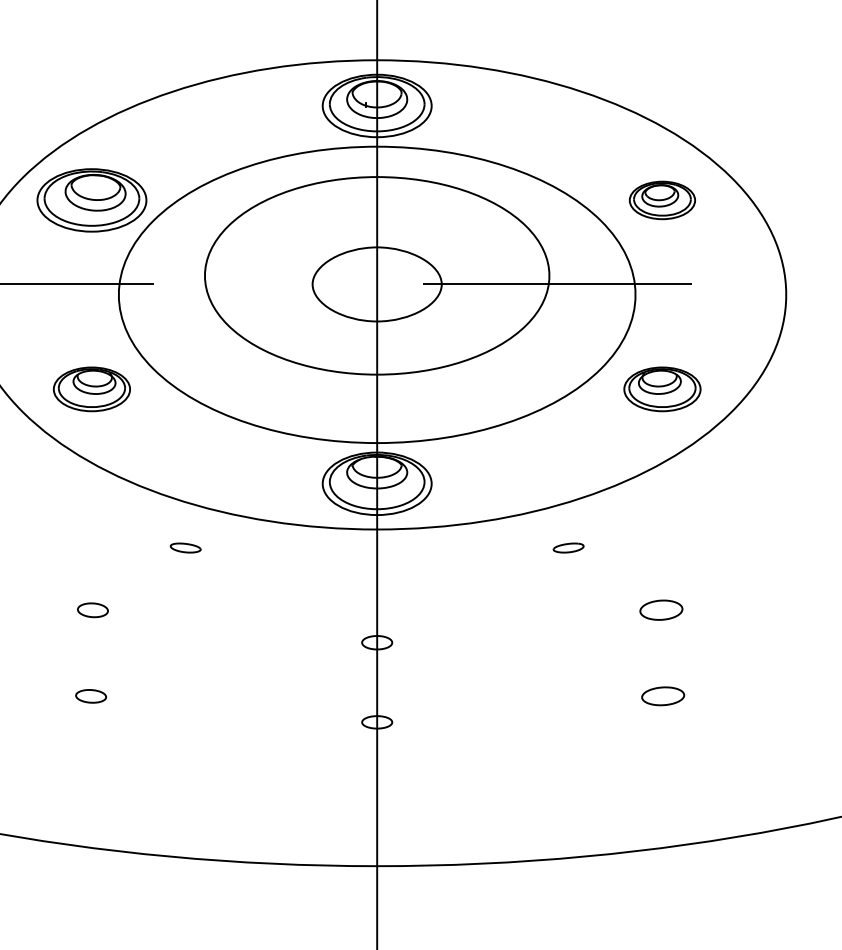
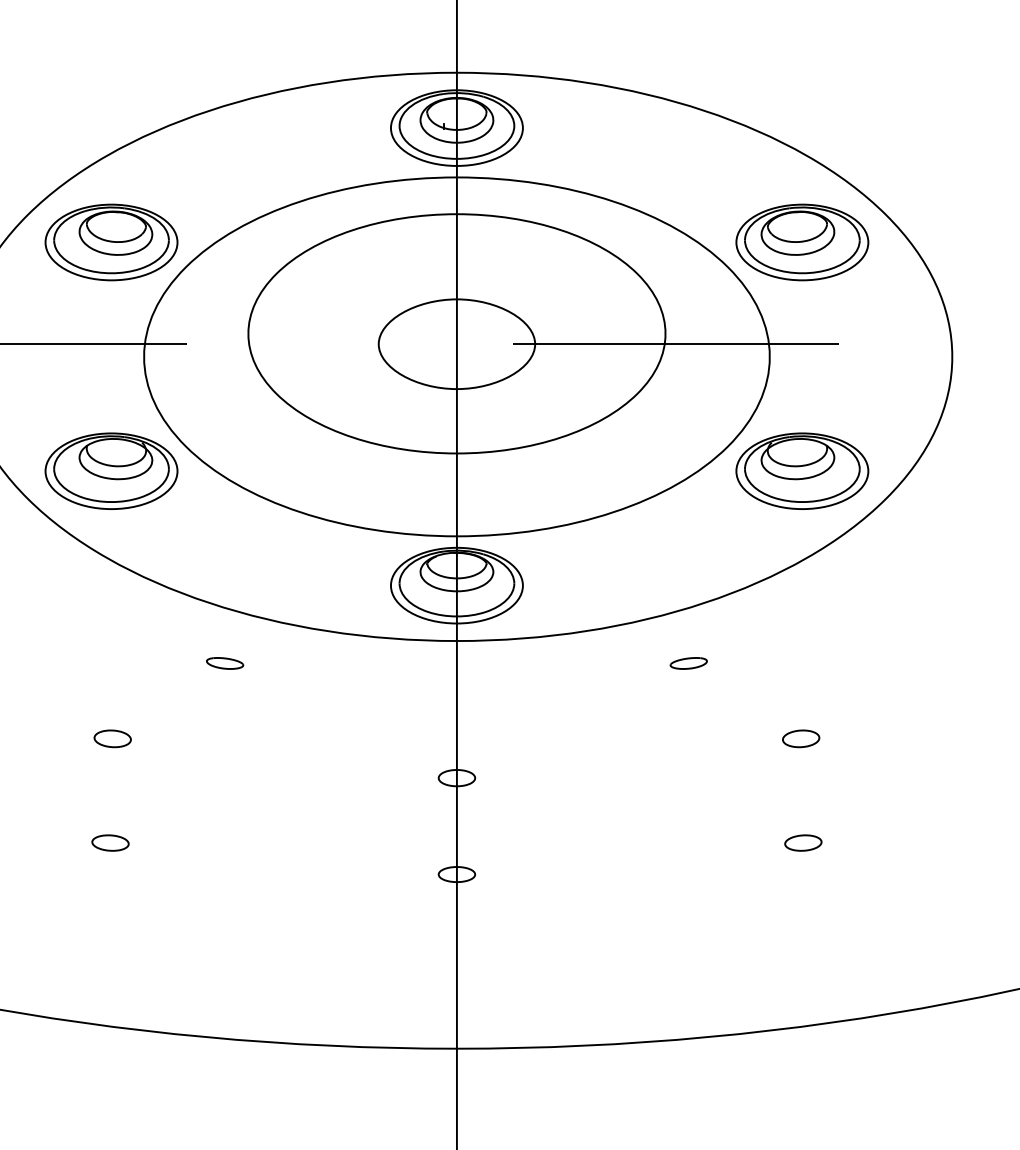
part: (662, 200) -> (802, 242), size x1.67
part: (91, 389) -> (110, 471), size x1.43
part: (662, 389) -> (802, 471), size x1.43
part: (661, 610) -> (801, 739), size x0.71
part: (663, 696) -> (803, 843), size x0.71

